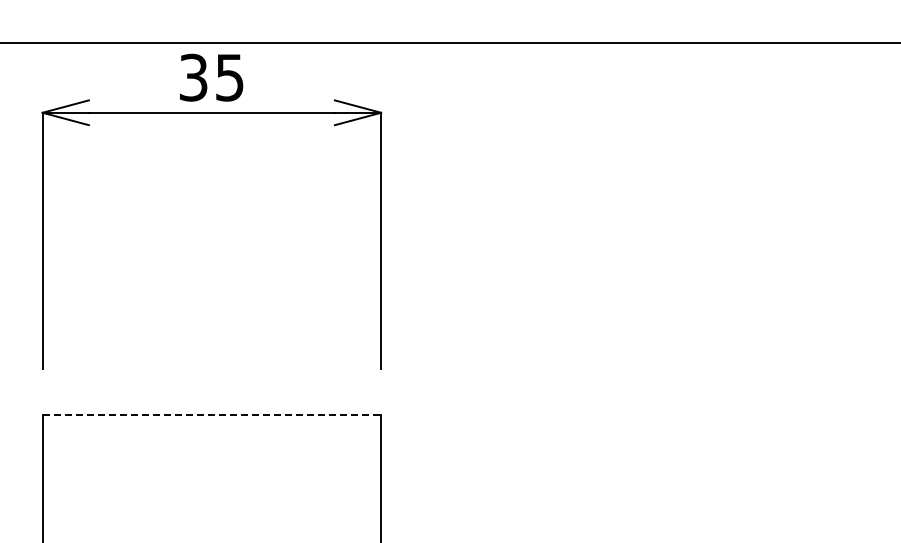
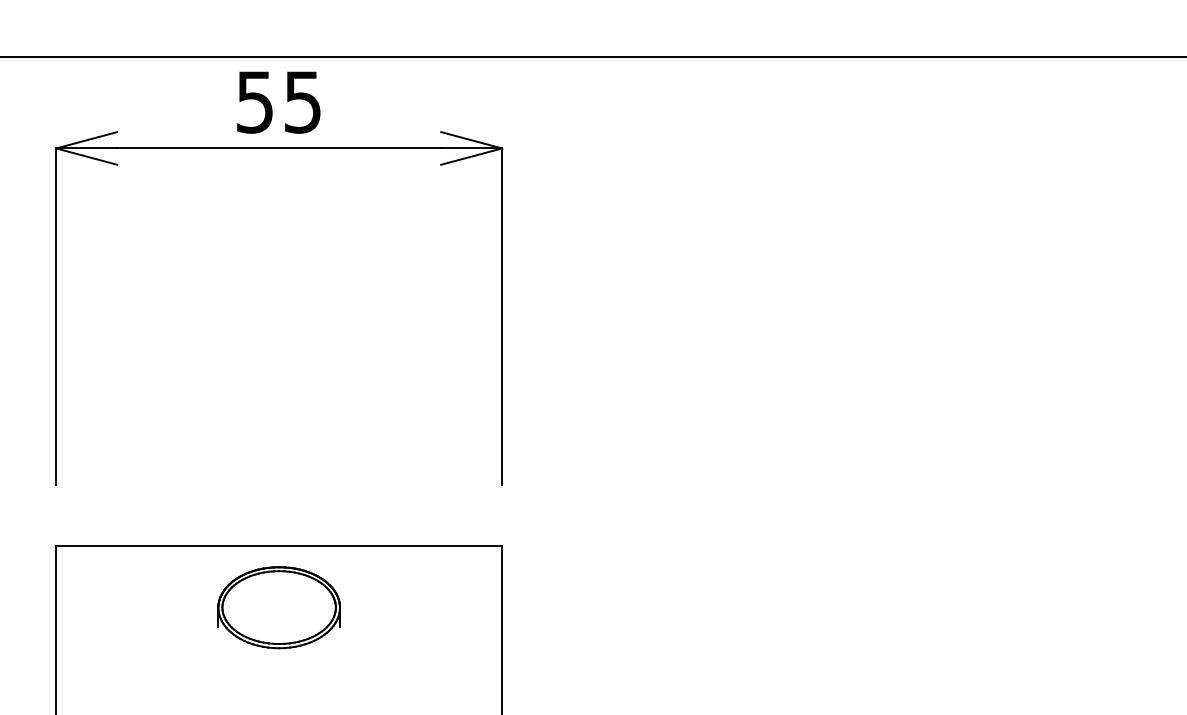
text: (193, 77) -> (254, 101), 35 -> 55
line: (212, 414) -> (280, 545), dashed -> solid
part: (211, 461) -> (278, 607), added

